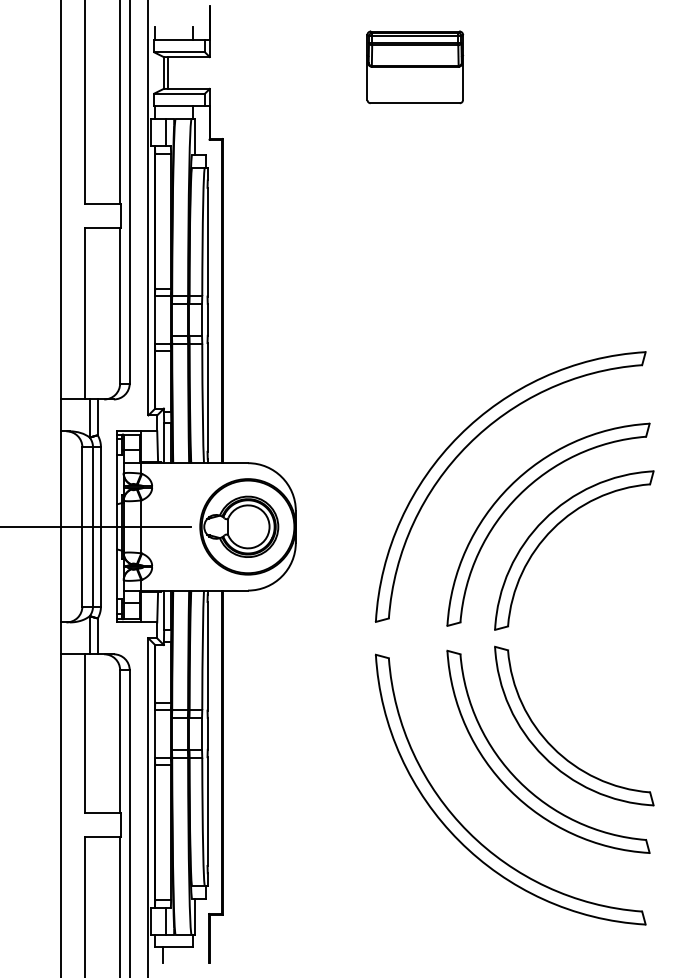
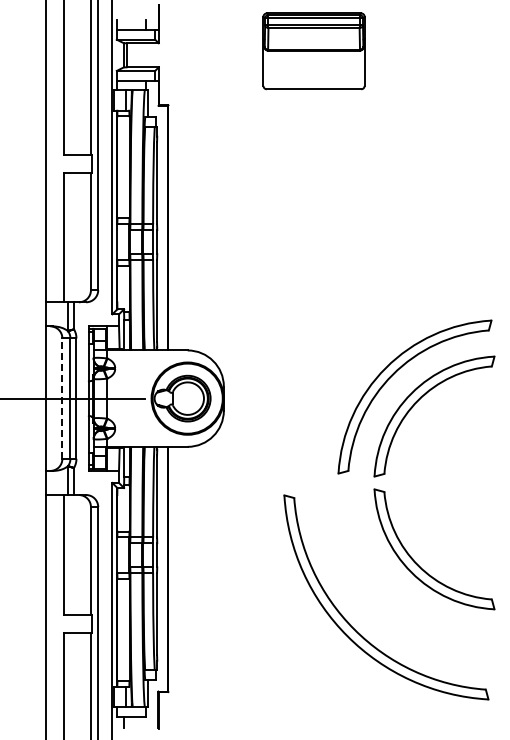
part: (415, 66) -> (314, 50), size x1.4
part: (469, 444) -> (355, 336), removed
line: (82, 526) -> (62, 398), solid -> dashed
part: (518, 779) -> (392, 589), removed

